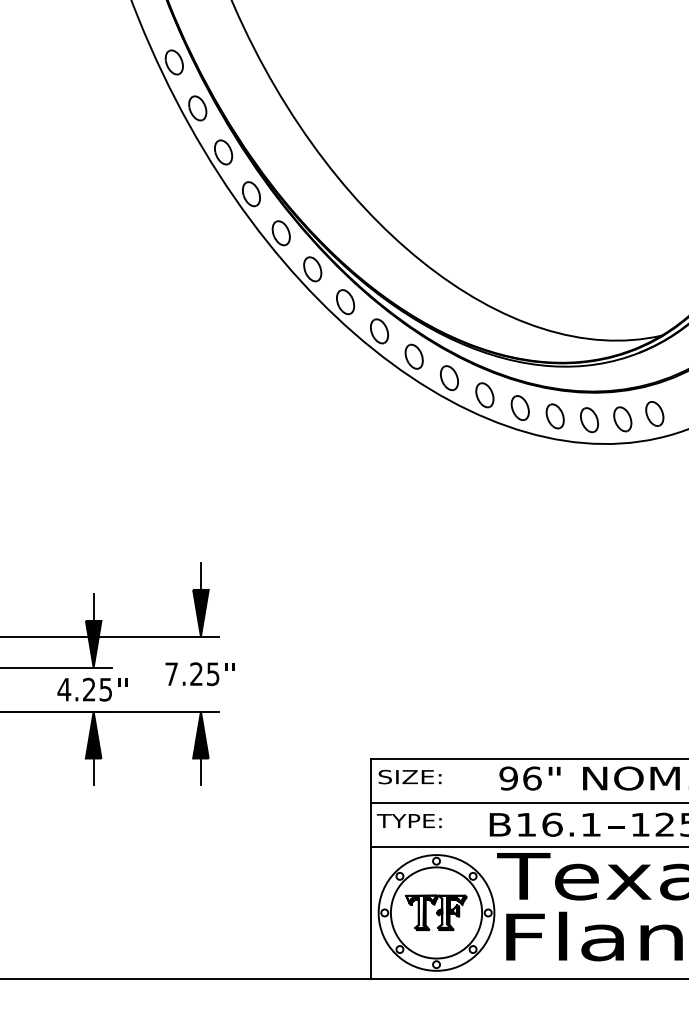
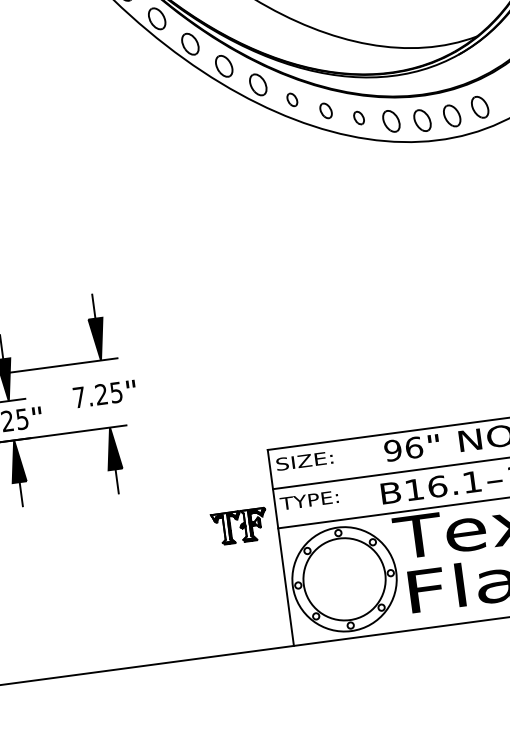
part: (449, 378) -> (292, 100), size x0.6
part: (484, 395) -> (325, 111), size x0.7
part: (519, 407) -> (358, 117), size x0.6
part: (436, 912) -> (240, 526), moved

